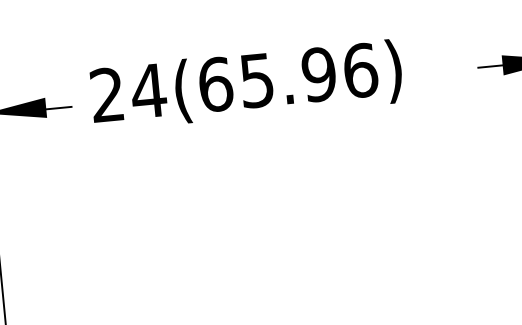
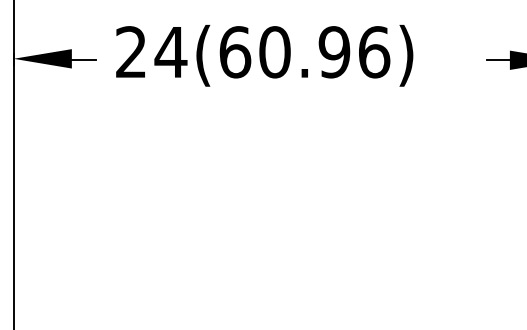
text: (256, 80) -> (274, 52), 24(65.96) -> 24(60.96)

